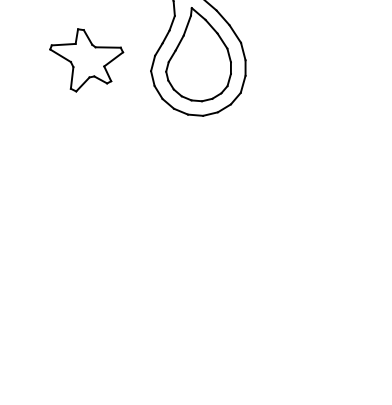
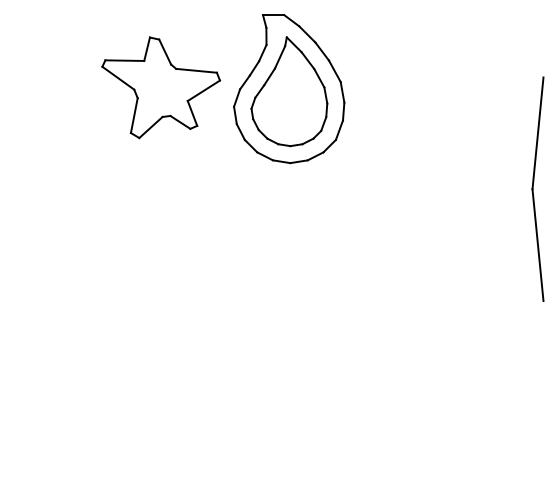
part: (87, 59) -> (161, 87), size x1.4

